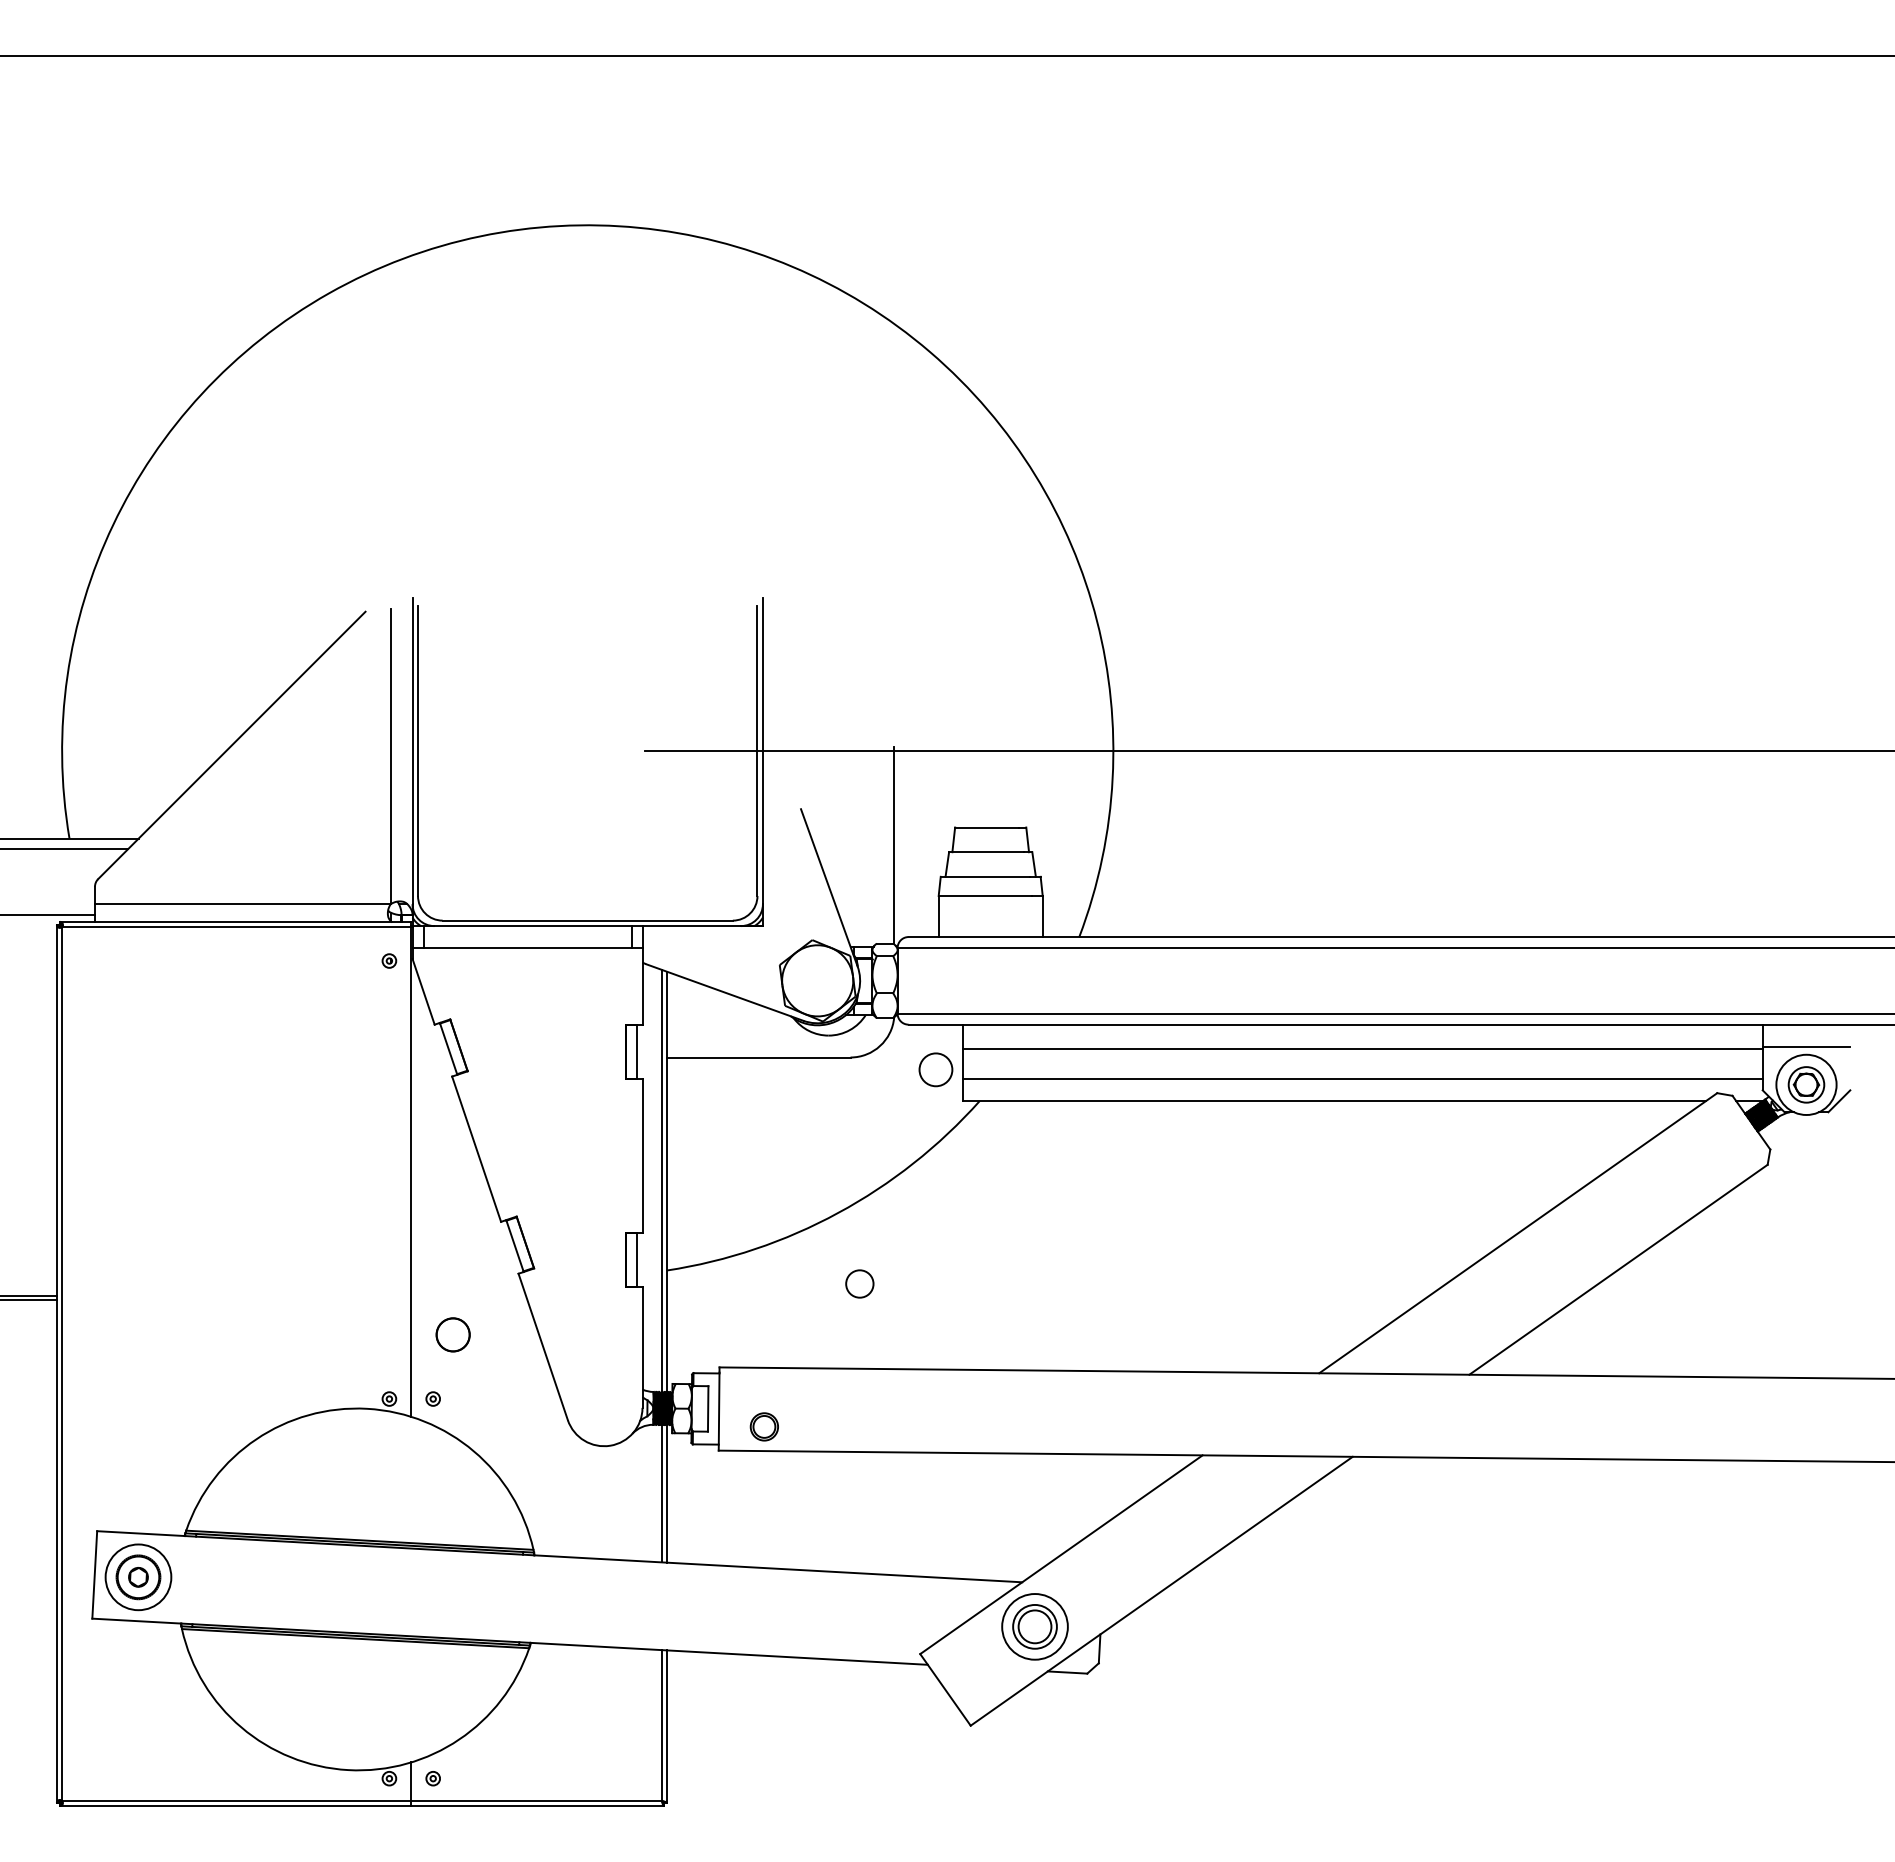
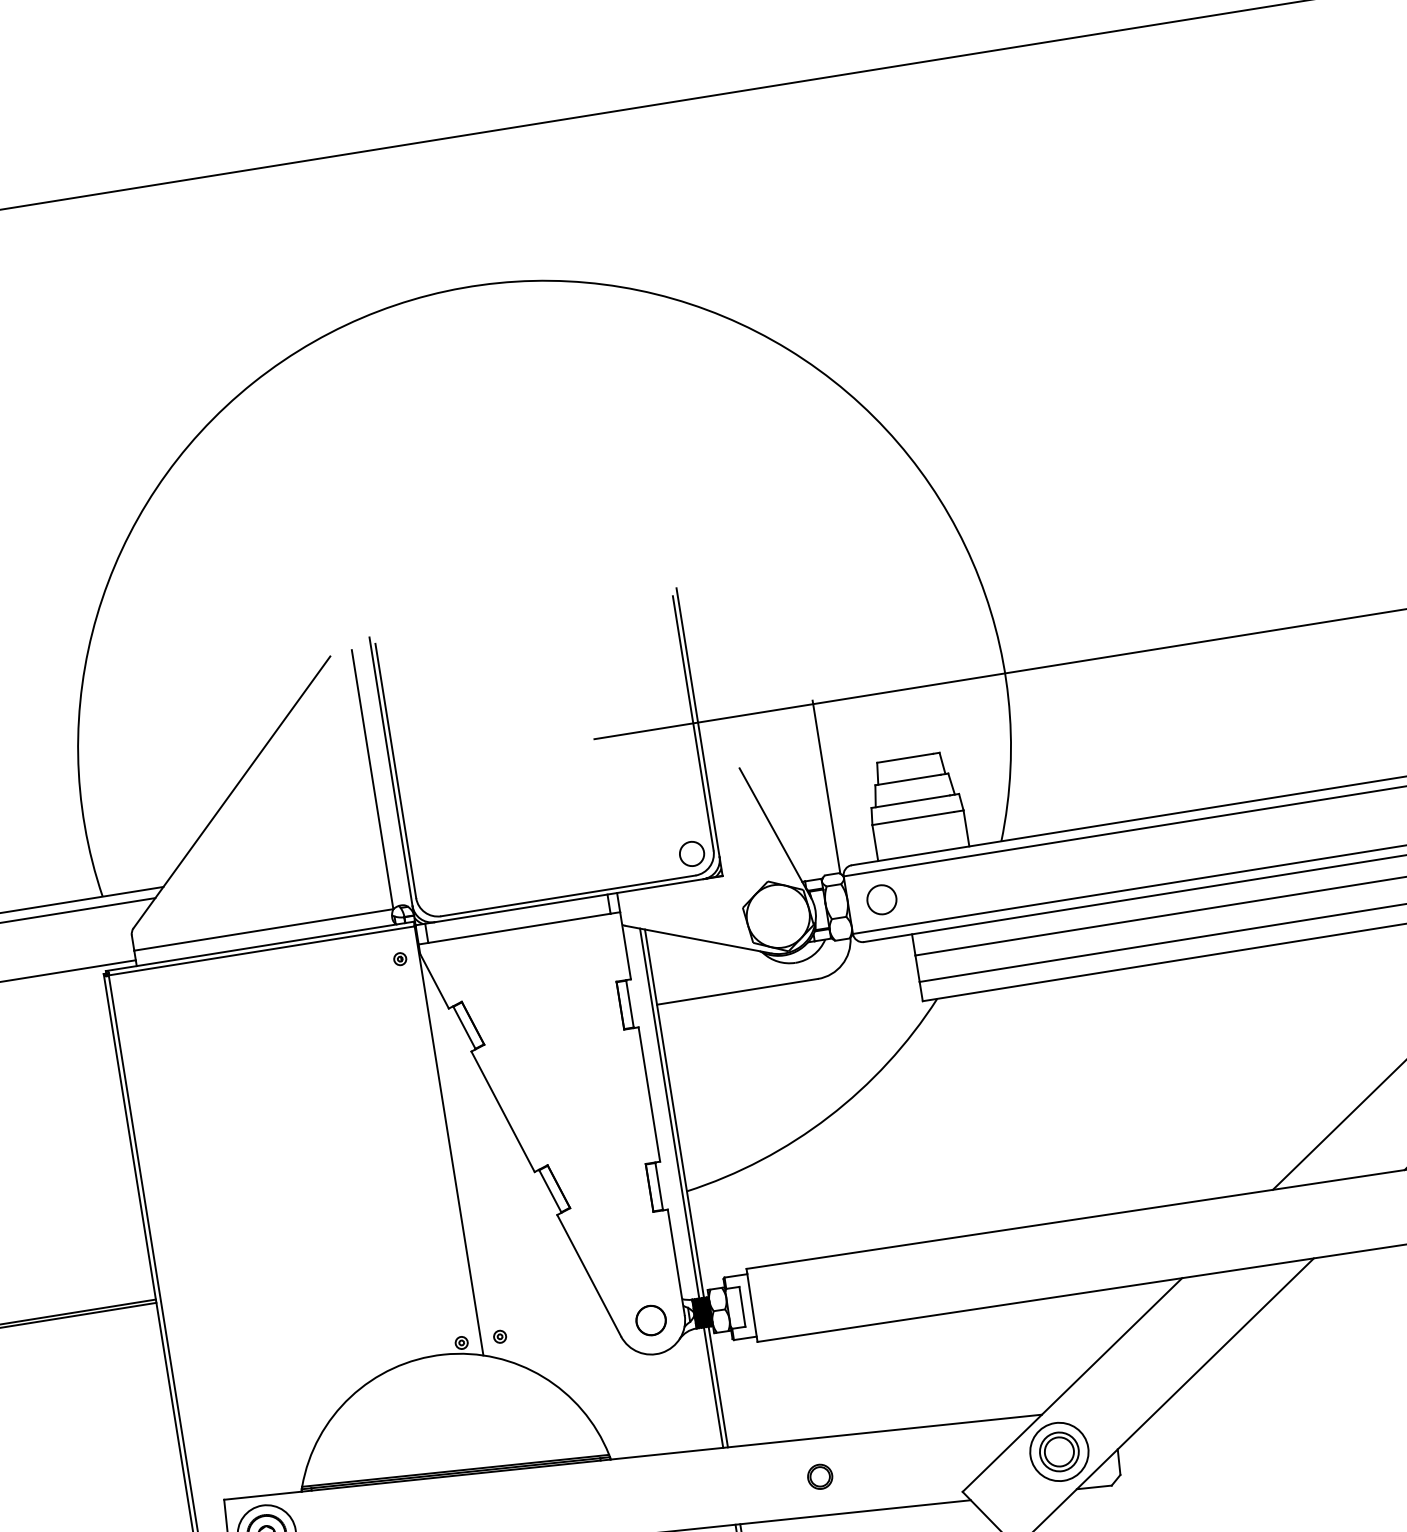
circle: (935, 1069) -> (881, 899), moved
circle: (859, 1283) -> (691, 853), moved
circle: (452, 1334) -> (650, 1320), moved
part: (763, 1426) -> (819, 1476), moved

